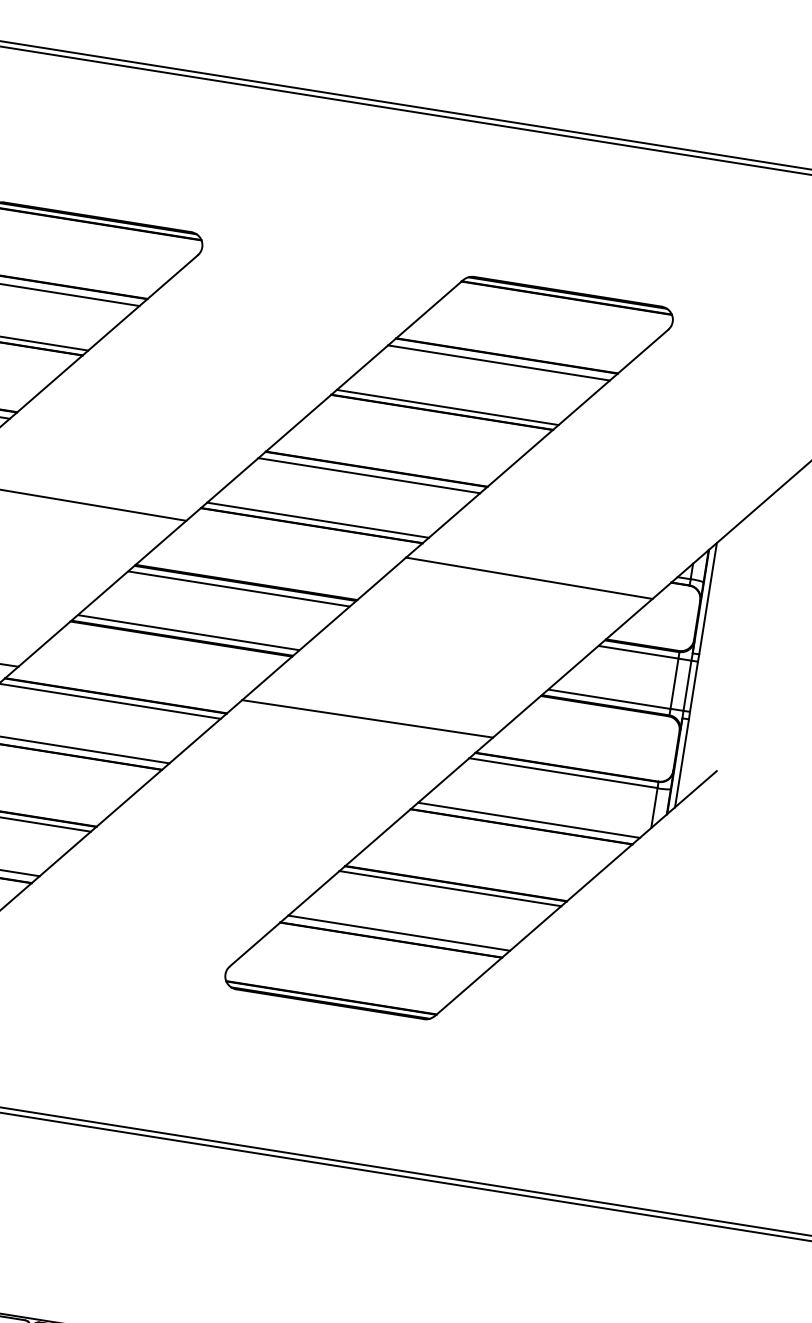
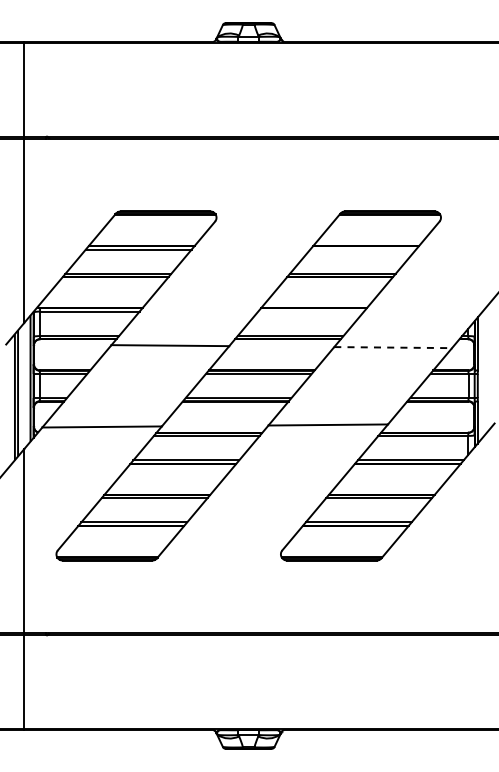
line: (499, 362) -> (363, 249), removed
line: (370, 475) -> (311, 311), removed
line: (530, 578) -> (393, 347), solid -> dashed

